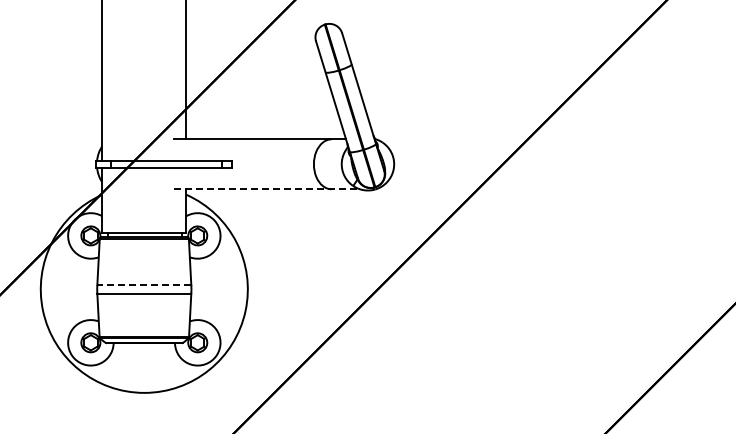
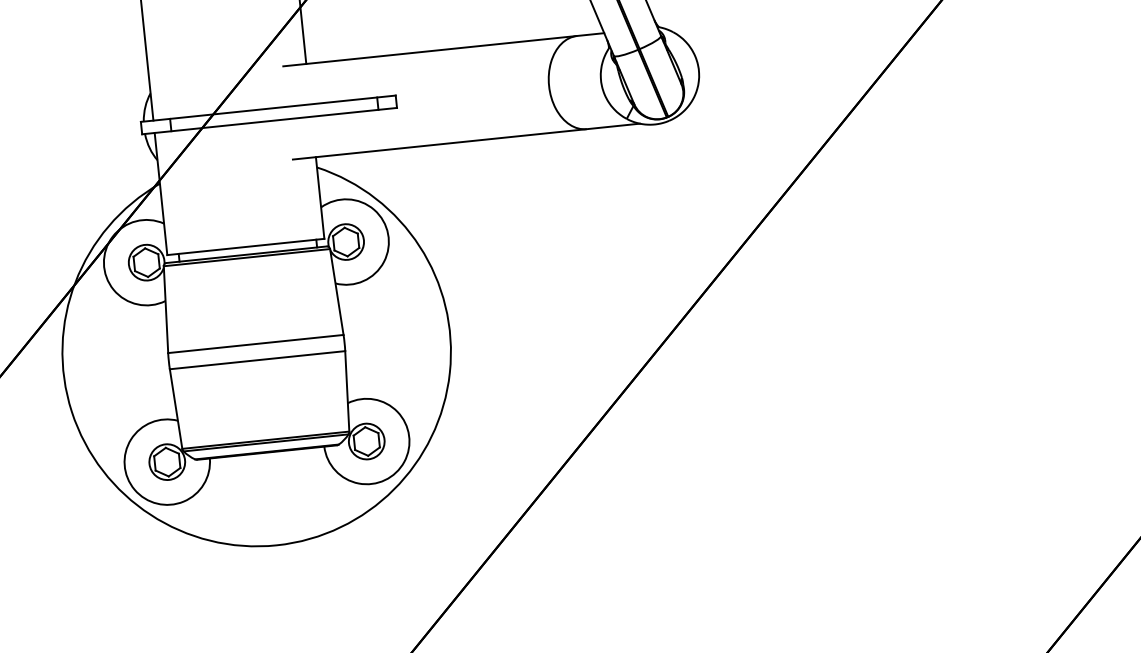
line: (267, 189) -> (467, 141), dashed -> solid
line: (144, 285) -> (256, 344), dashed -> solid

